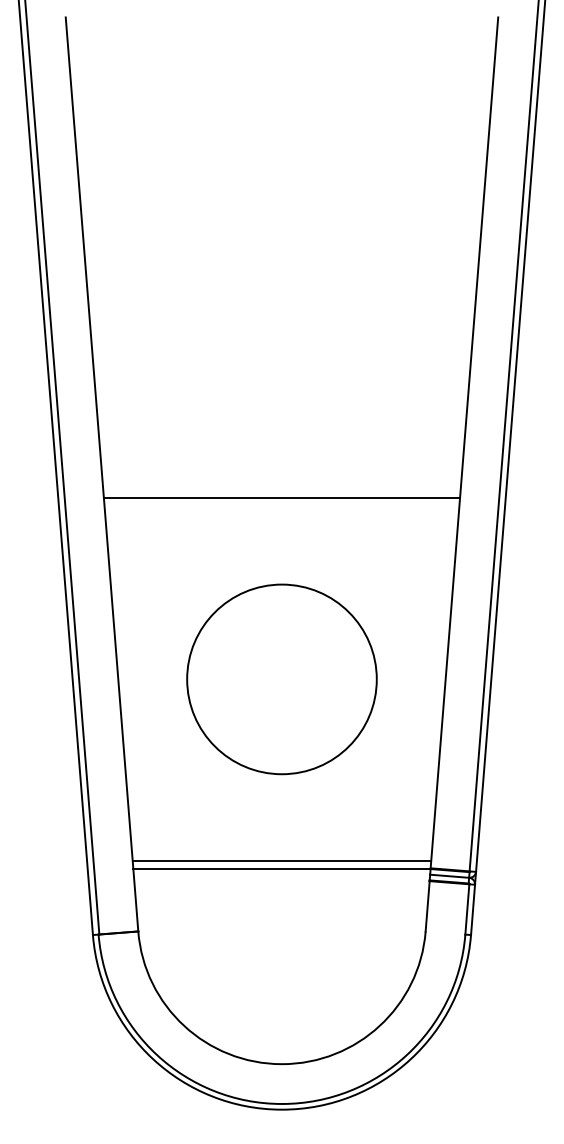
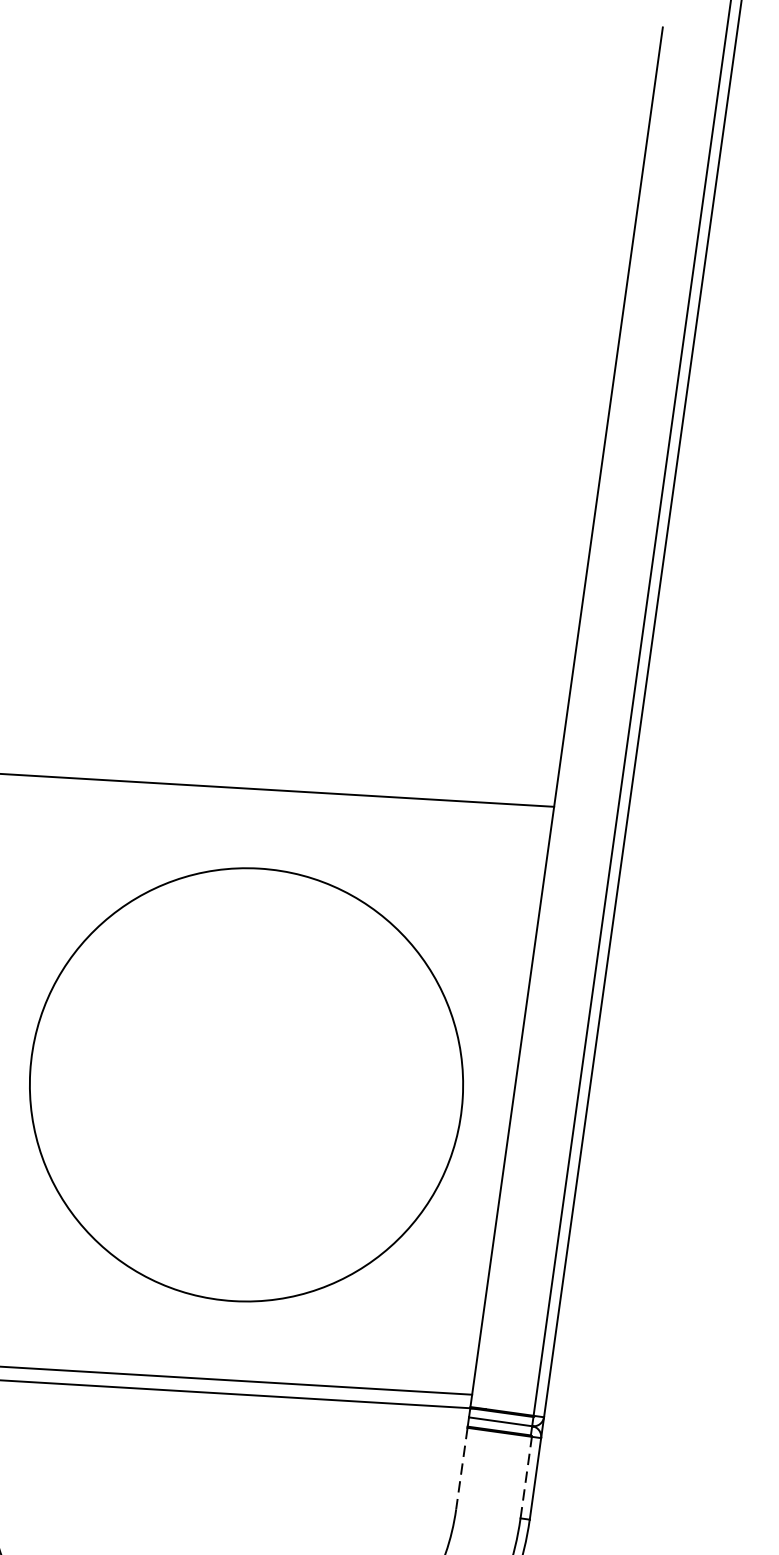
circle: (281, 679) -> (245, 1085), size x1.4
line: (427, 906) -> (461, 1468), solid -> dashed
line: (467, 908) -> (526, 1476), solid -> dashed

